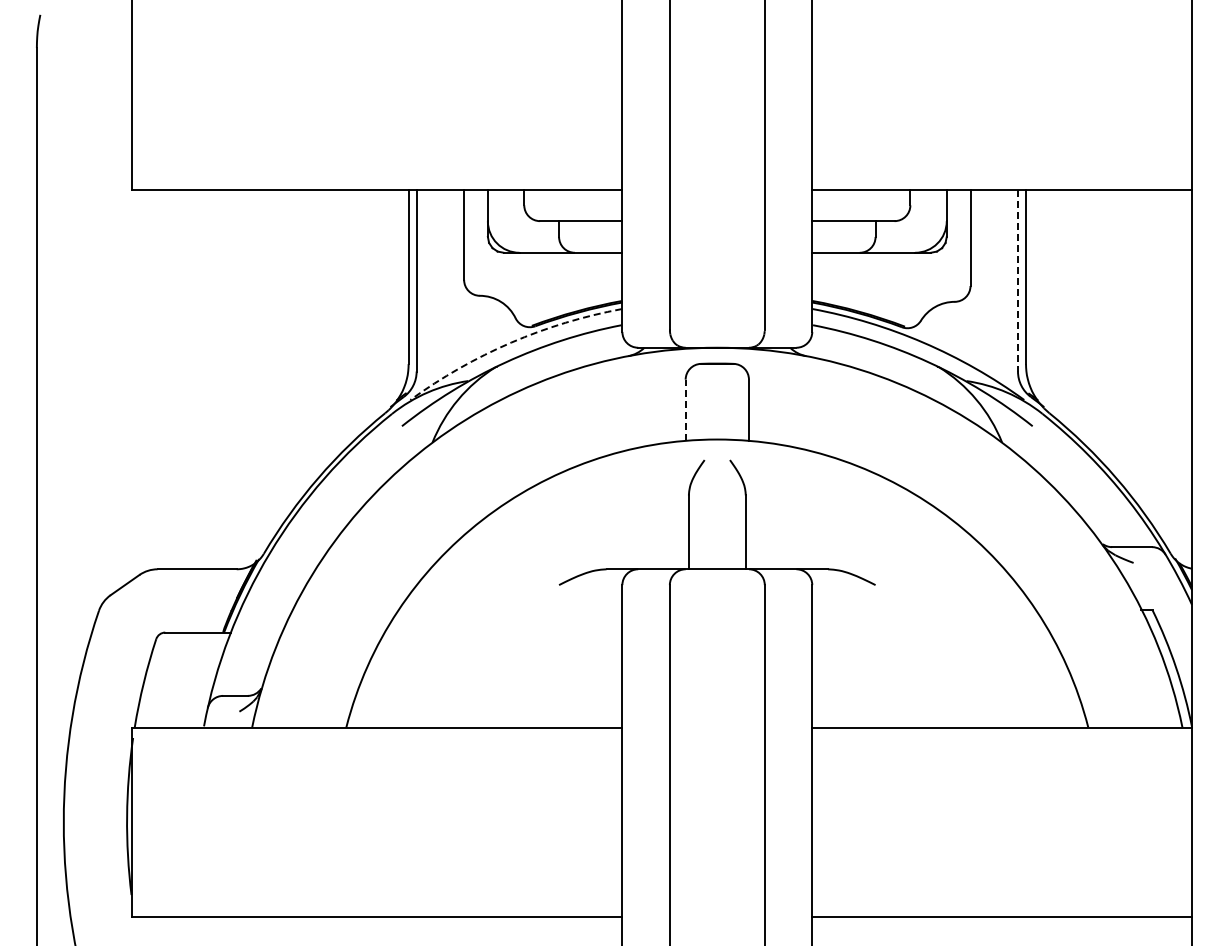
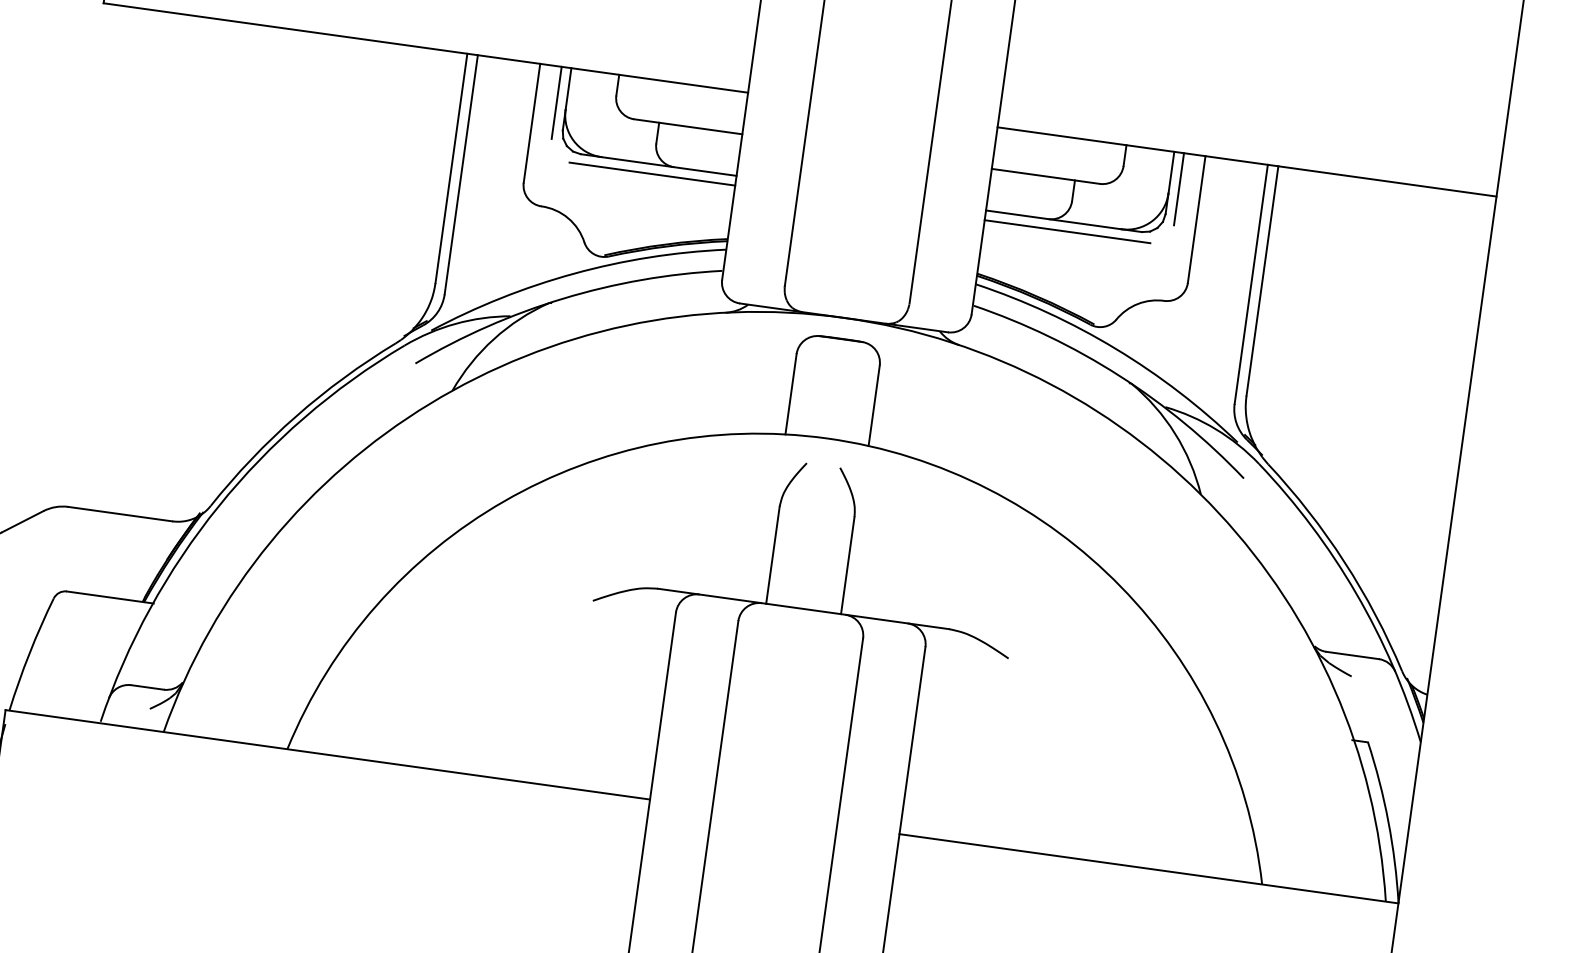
line: (480, 216) -> (556, 102), added
line: (954, 216) -> (1179, 188), added
line: (559, 260) -> (652, 174), added
line: (875, 260) -> (1067, 232), added
line: (1017, 281) -> (1250, 285), dashed -> solid
arc: (511, 342) -> (574, 273), dashed -> solid
line: (685, 410) -> (790, 394), dashed -> solid

